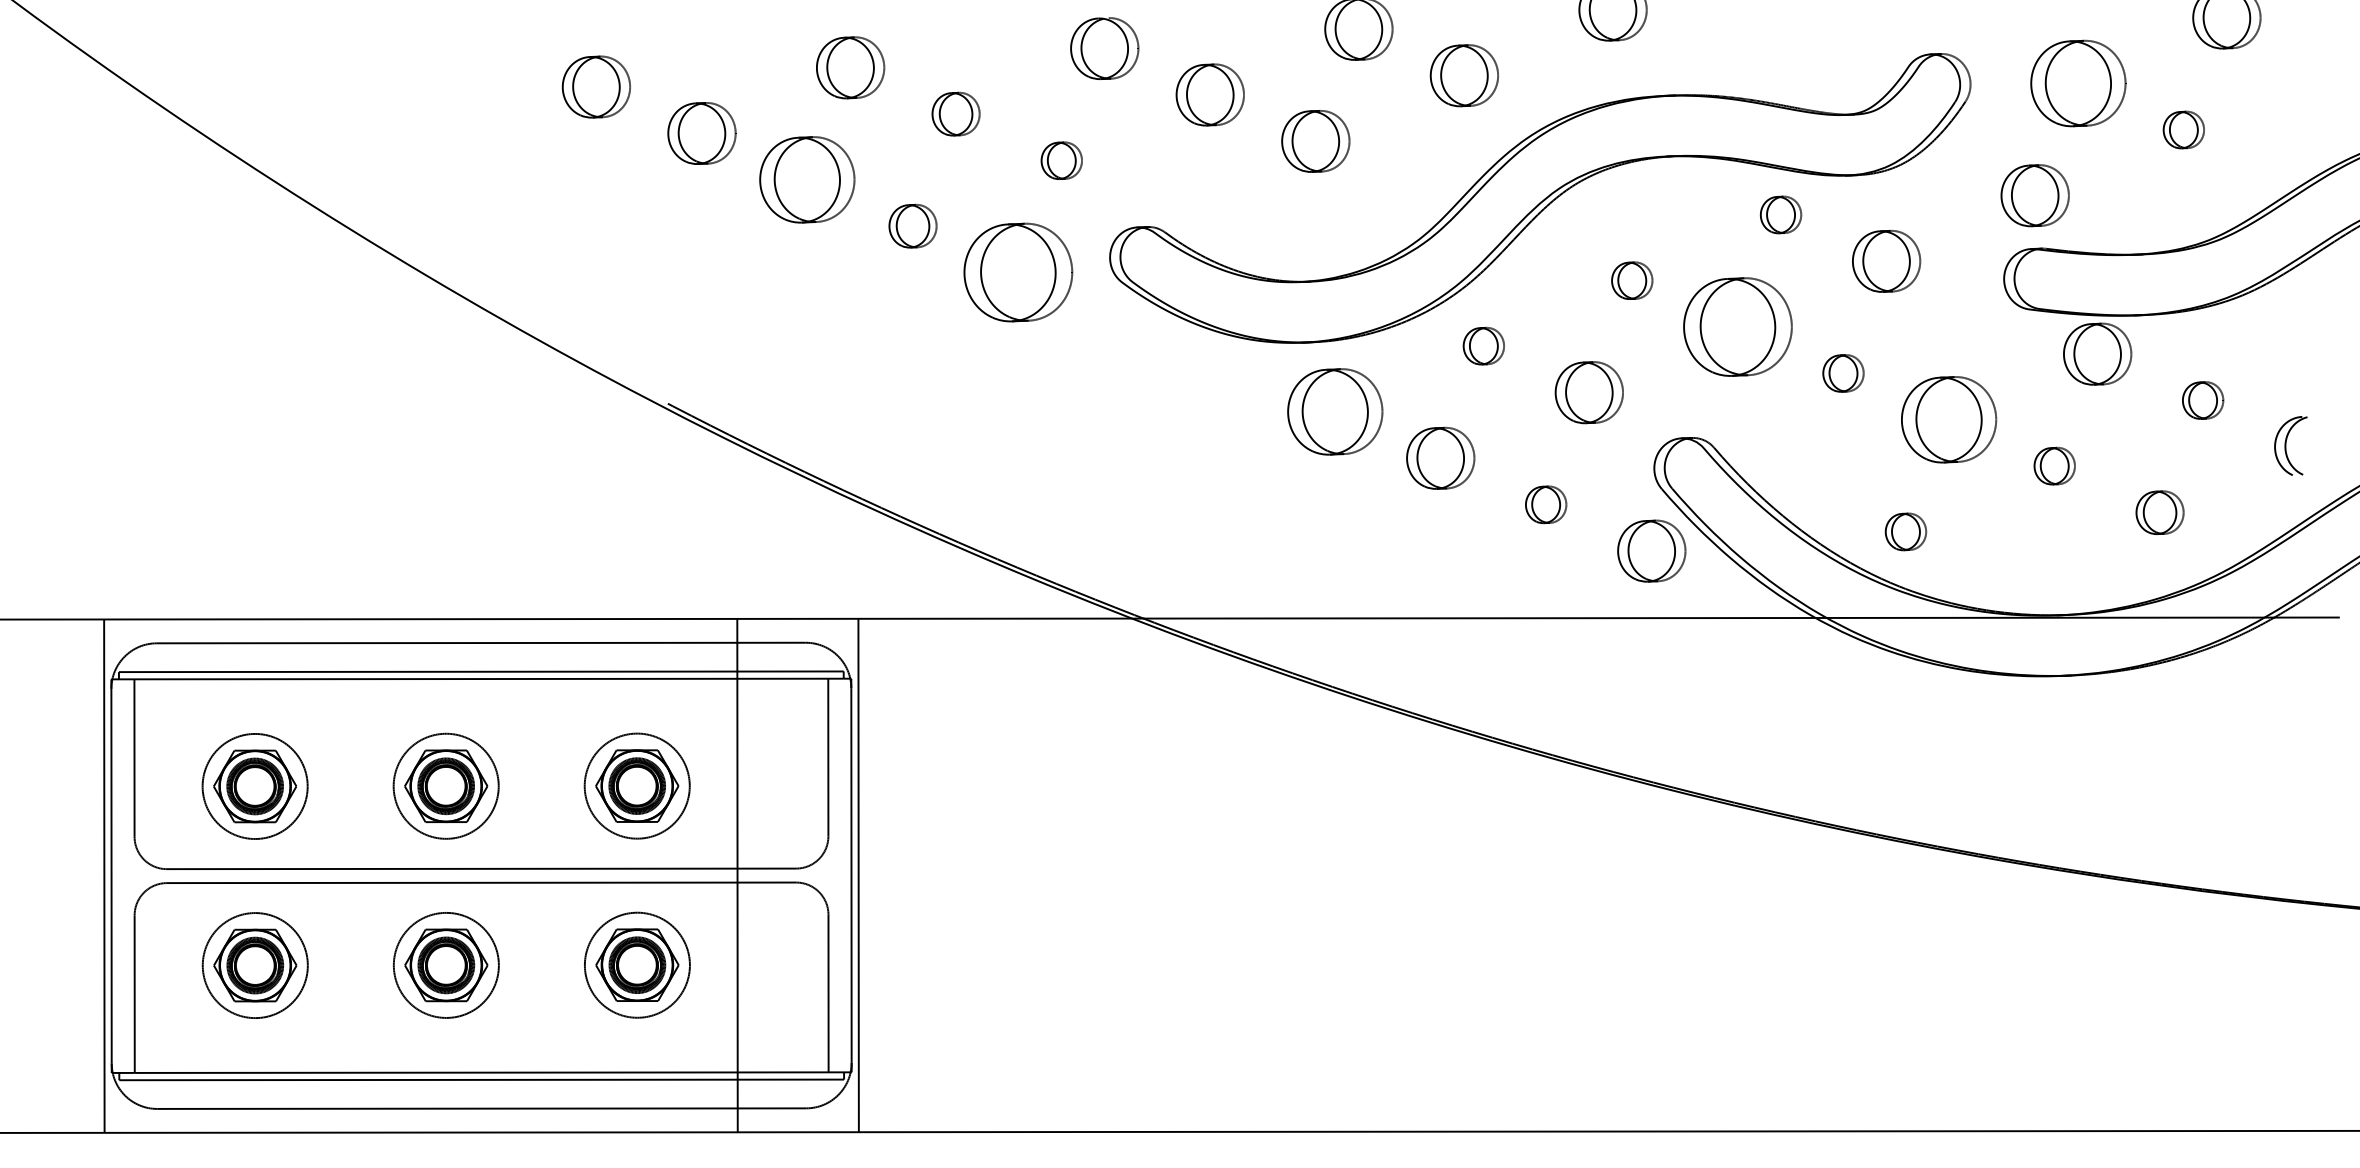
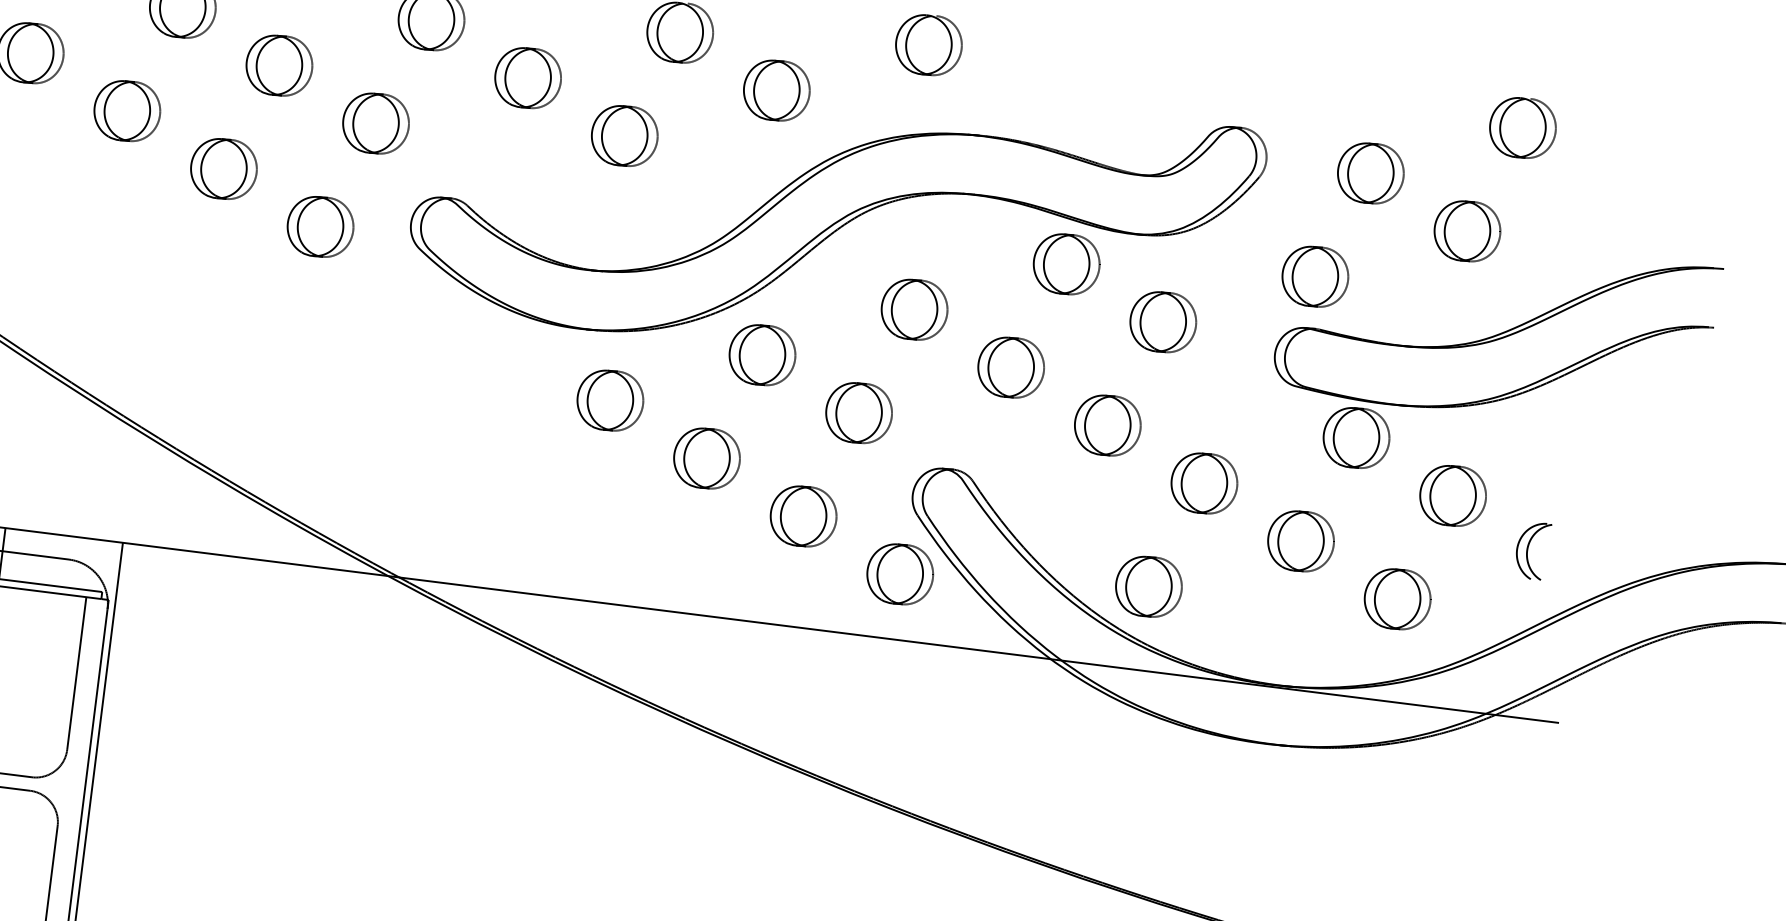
part: (2077, 83) -> (1370, 173), size x0.71
part: (955, 113) -> (278, 64), size x1.43
part: (2183, 129) -> (1467, 230), size x1.67
part: (1061, 160) -> (375, 123), size x1.67
part: (807, 179) -> (127, 110), size x0.71
part: (1780, 214) -> (1066, 263), size x1.67
part: (912, 225) -> (223, 168), size x1.43
part: (1018, 272) -> (320, 226), size x0.62
part: (1631, 280) -> (913, 309), size x1.67
part: (1737, 326) -> (1010, 367), size x0.62
part: (1483, 345) -> (762, 354), size x1.67
part: (1843, 373) -> (1107, 425), size x1.67
part: (2202, 400) -> (1452, 495), size x1.67
part: (1334, 411) -> (609, 400), size x0.71
part: (1948, 419) -> (1203, 483), size x0.71
part: (2054, 465) -> (1301, 540), size x1.67
part: (1545, 504) -> (802, 516), size x1.67
part: (2159, 512) -> (1397, 599), size x1.43
part: (1905, 531) -> (1148, 586), size x1.67

